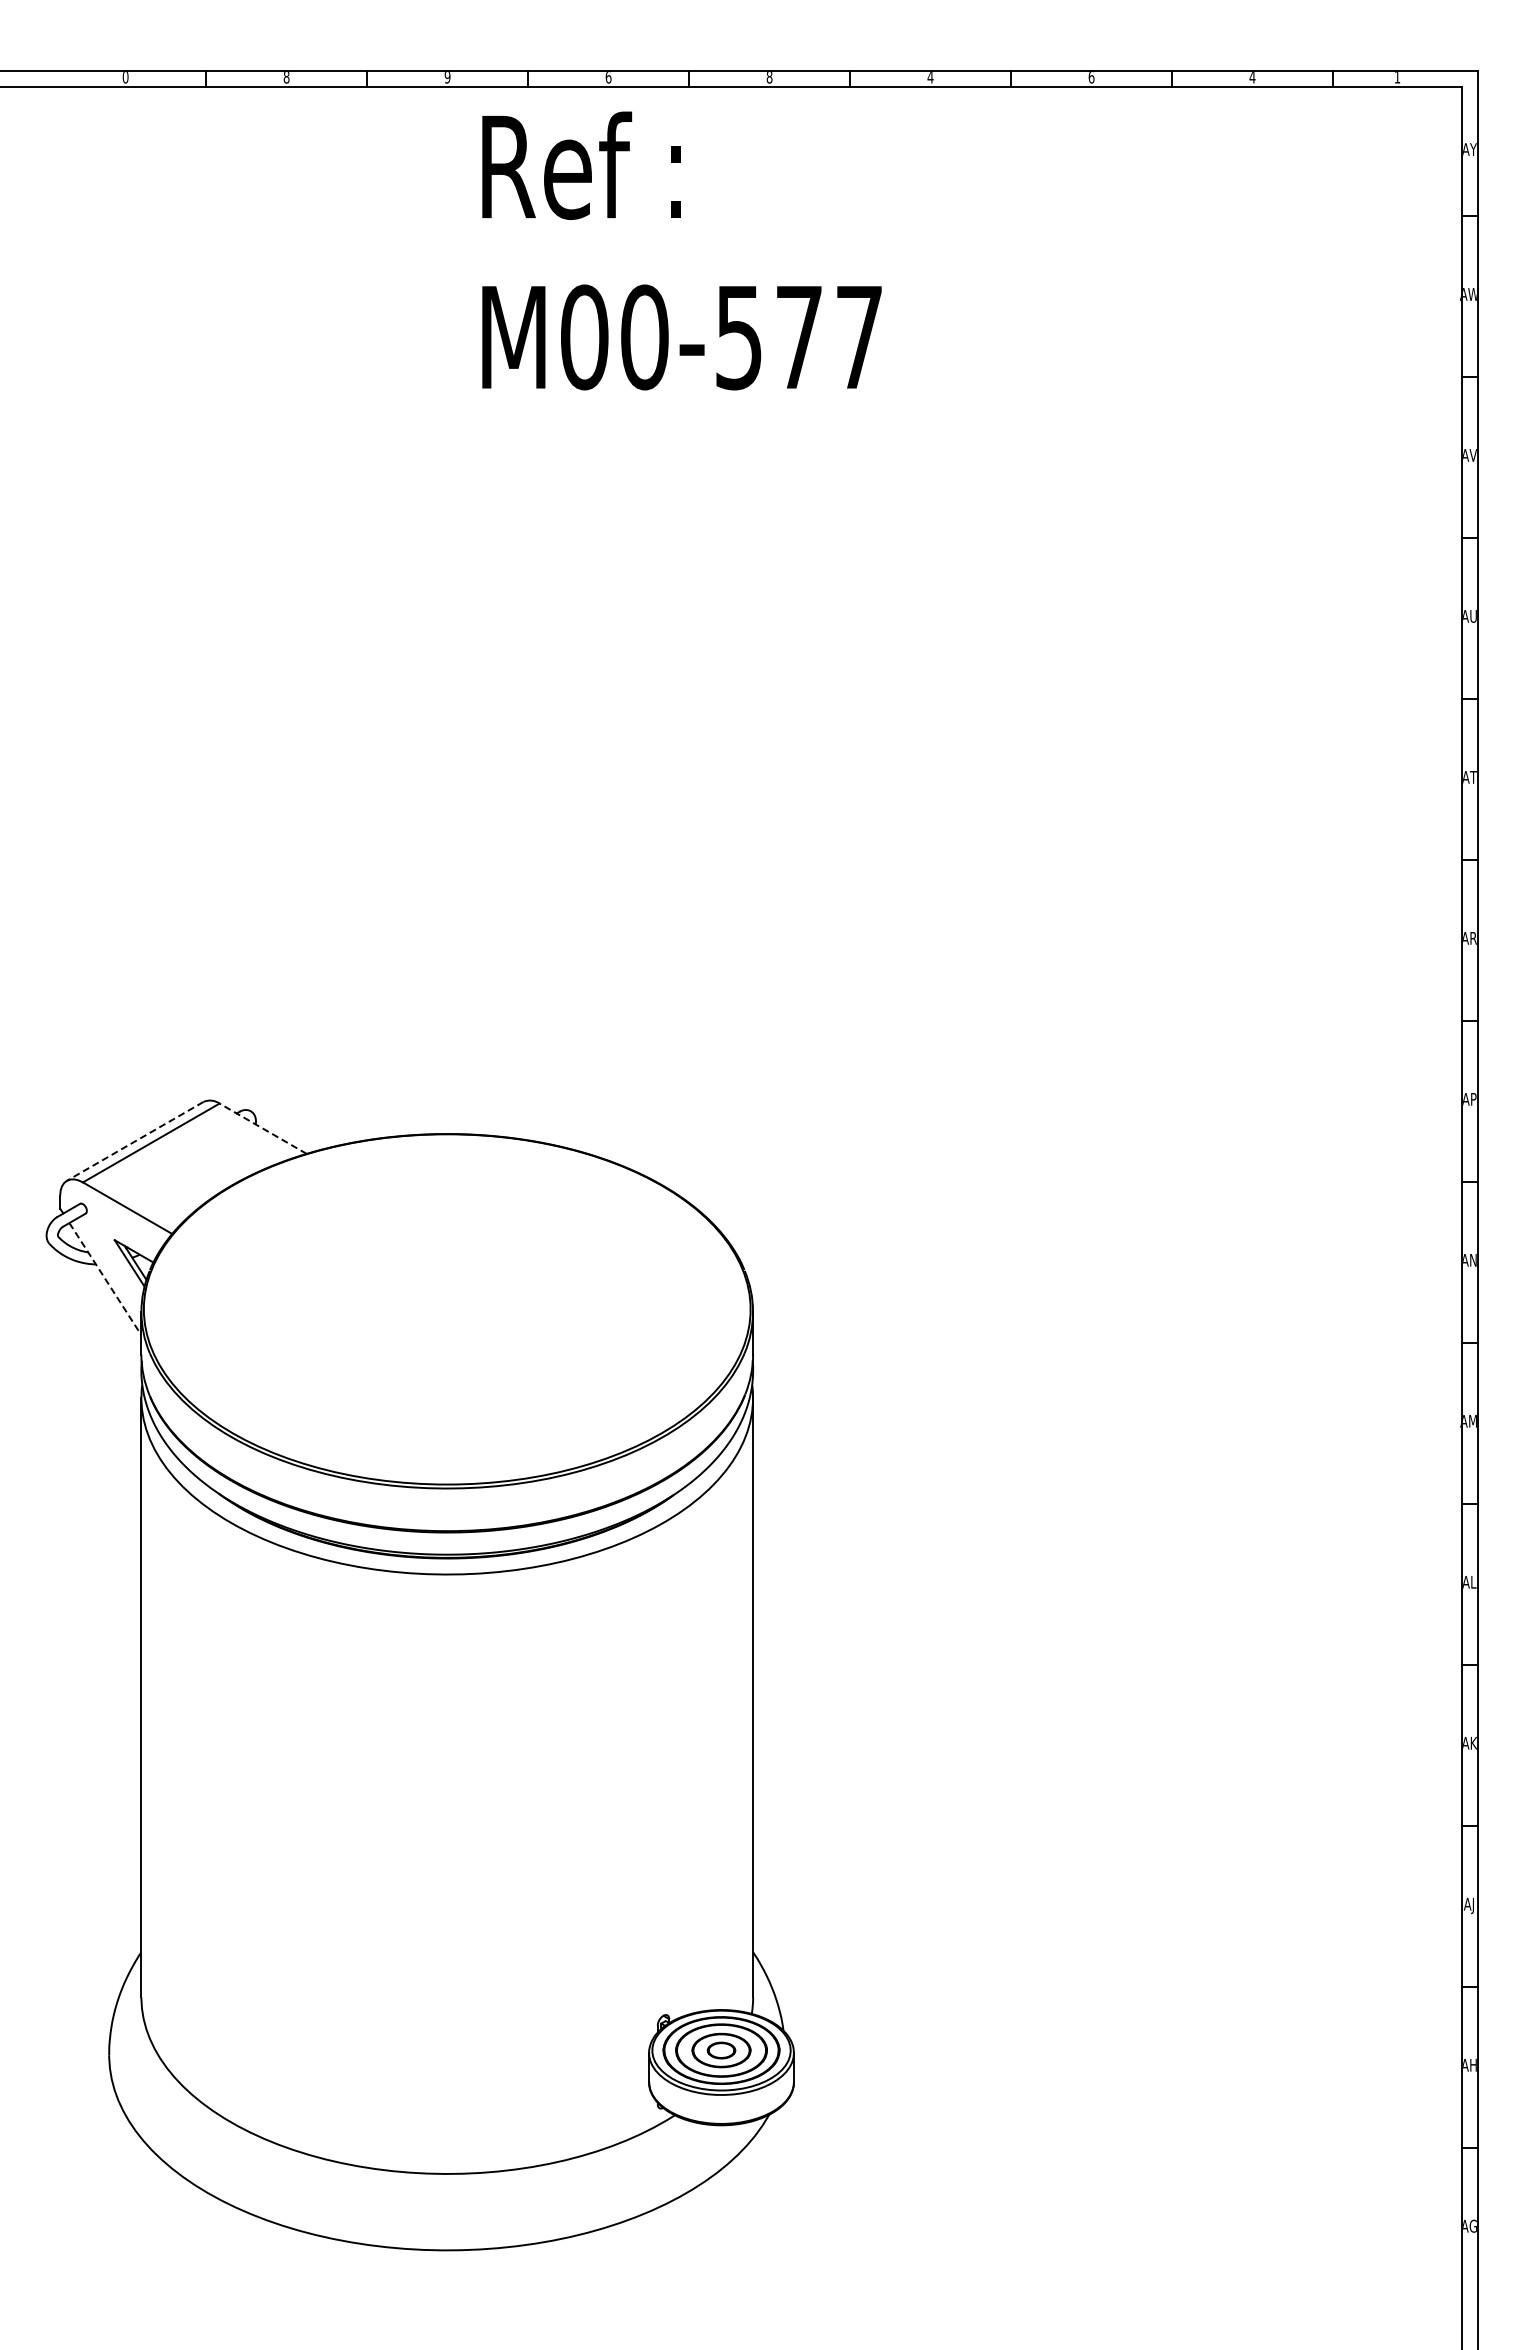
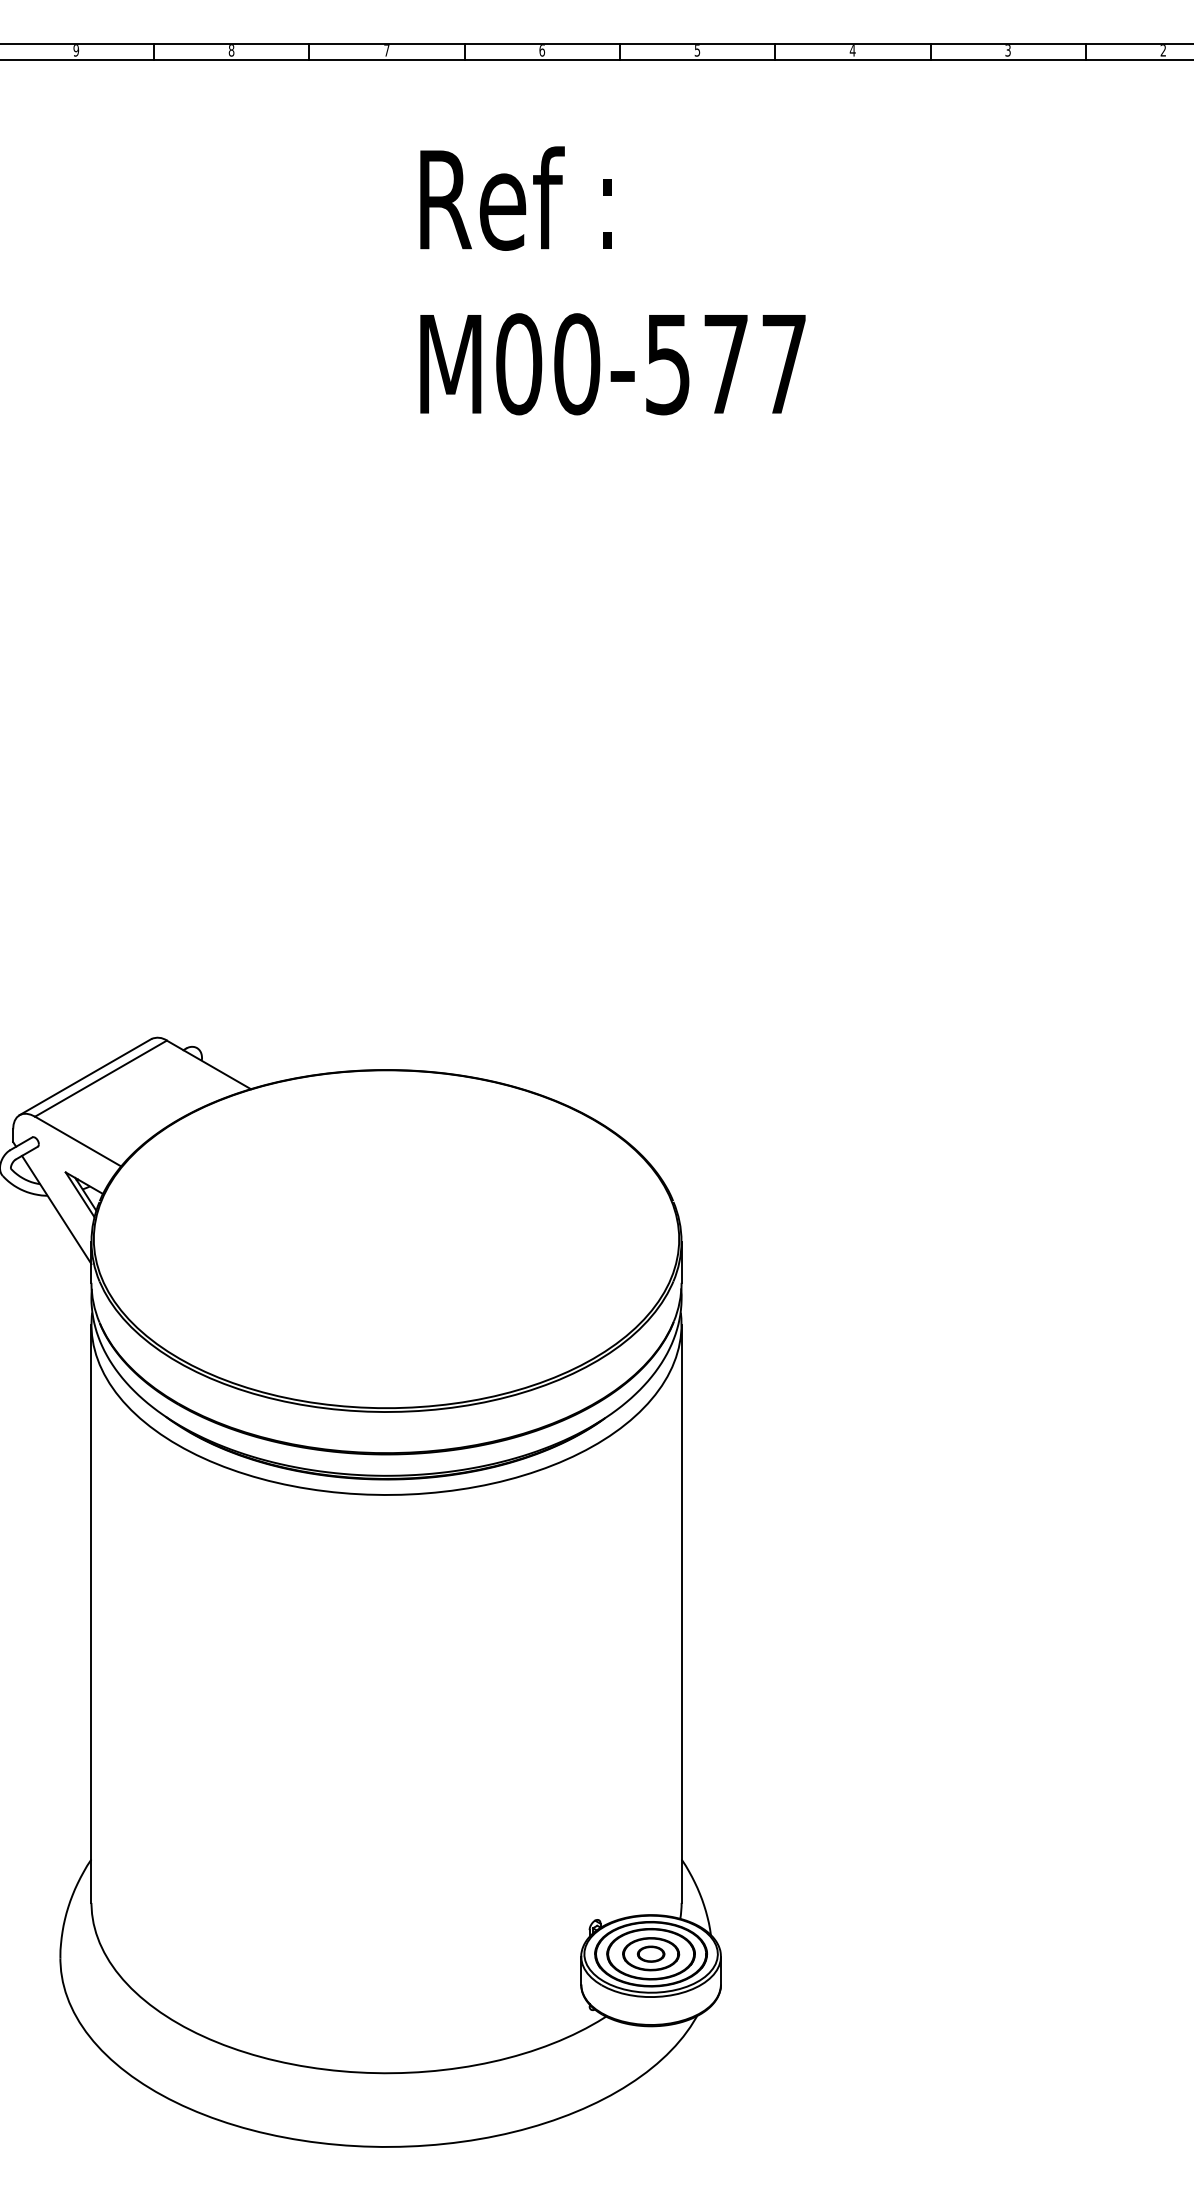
text: (125, 77) -> (76, 50), 0 -> 9
text: (447, 77) -> (386, 50), 9 -> 7
text: (769, 77) -> (697, 50), 8 -> 5
text: (1091, 77) -> (1008, 50), 6 -> 3
text: (1252, 77) -> (1163, 50), 4 -> 2
text: (681, 250) -> (612, 280), moved
line: (262, 1128) -> (208, 1064), dashed -> solid
line: (135, 1141) -> (85, 1077), dashed -> solid
line: (105, 1279) -> (56, 1210), dashed -> solid

